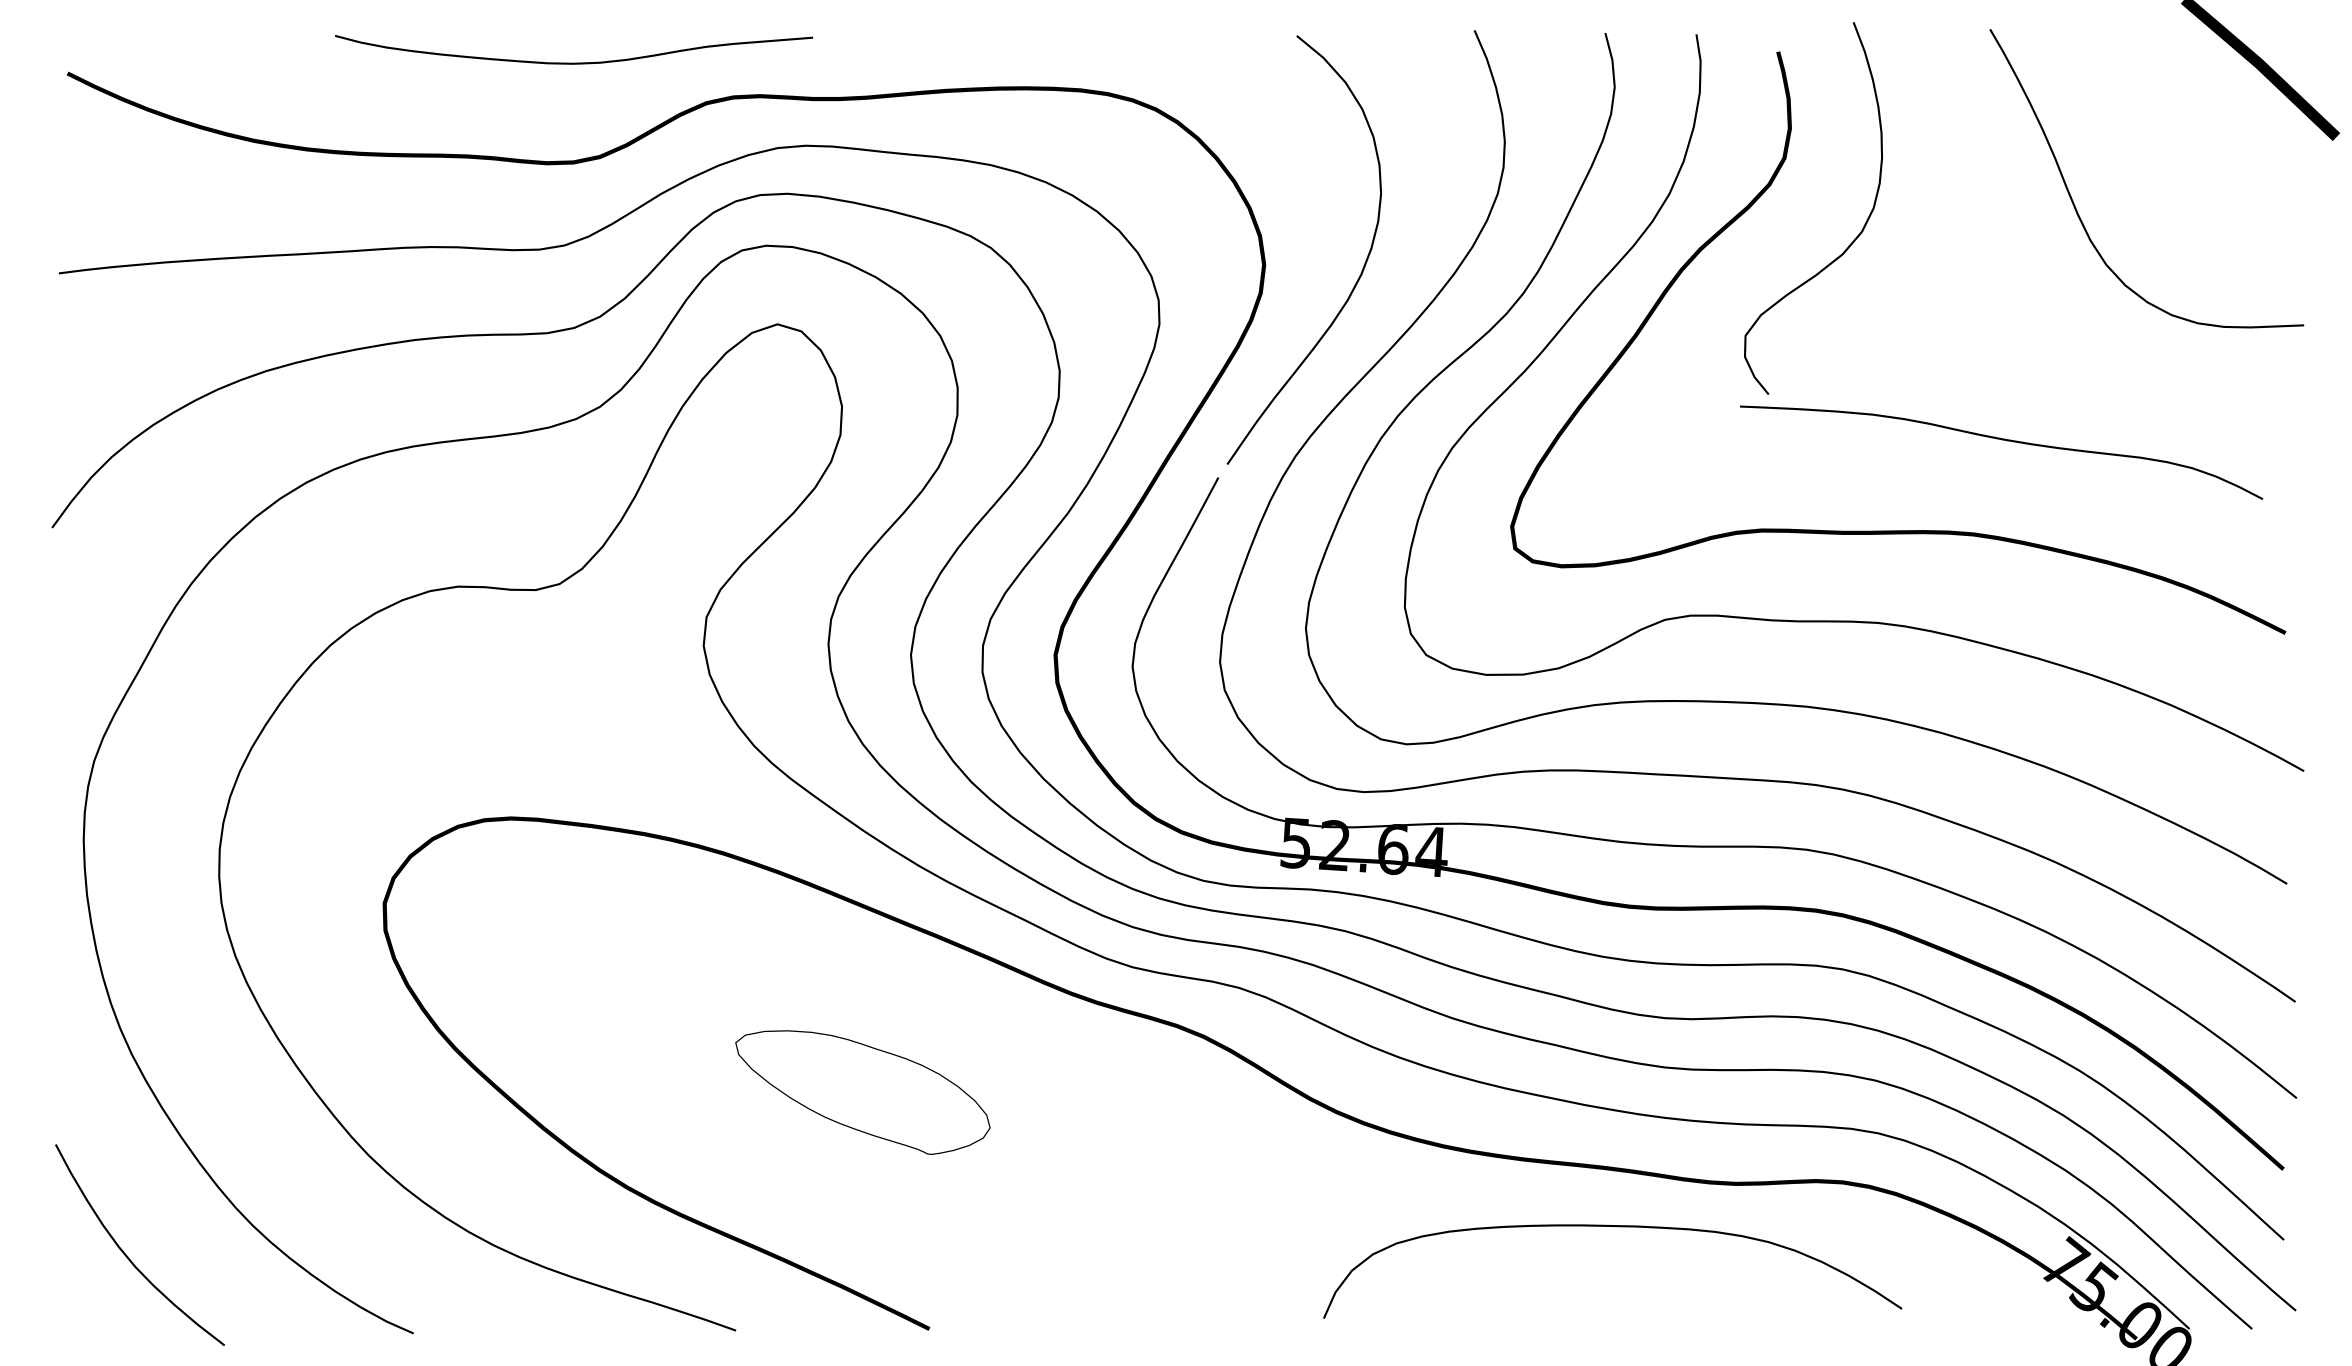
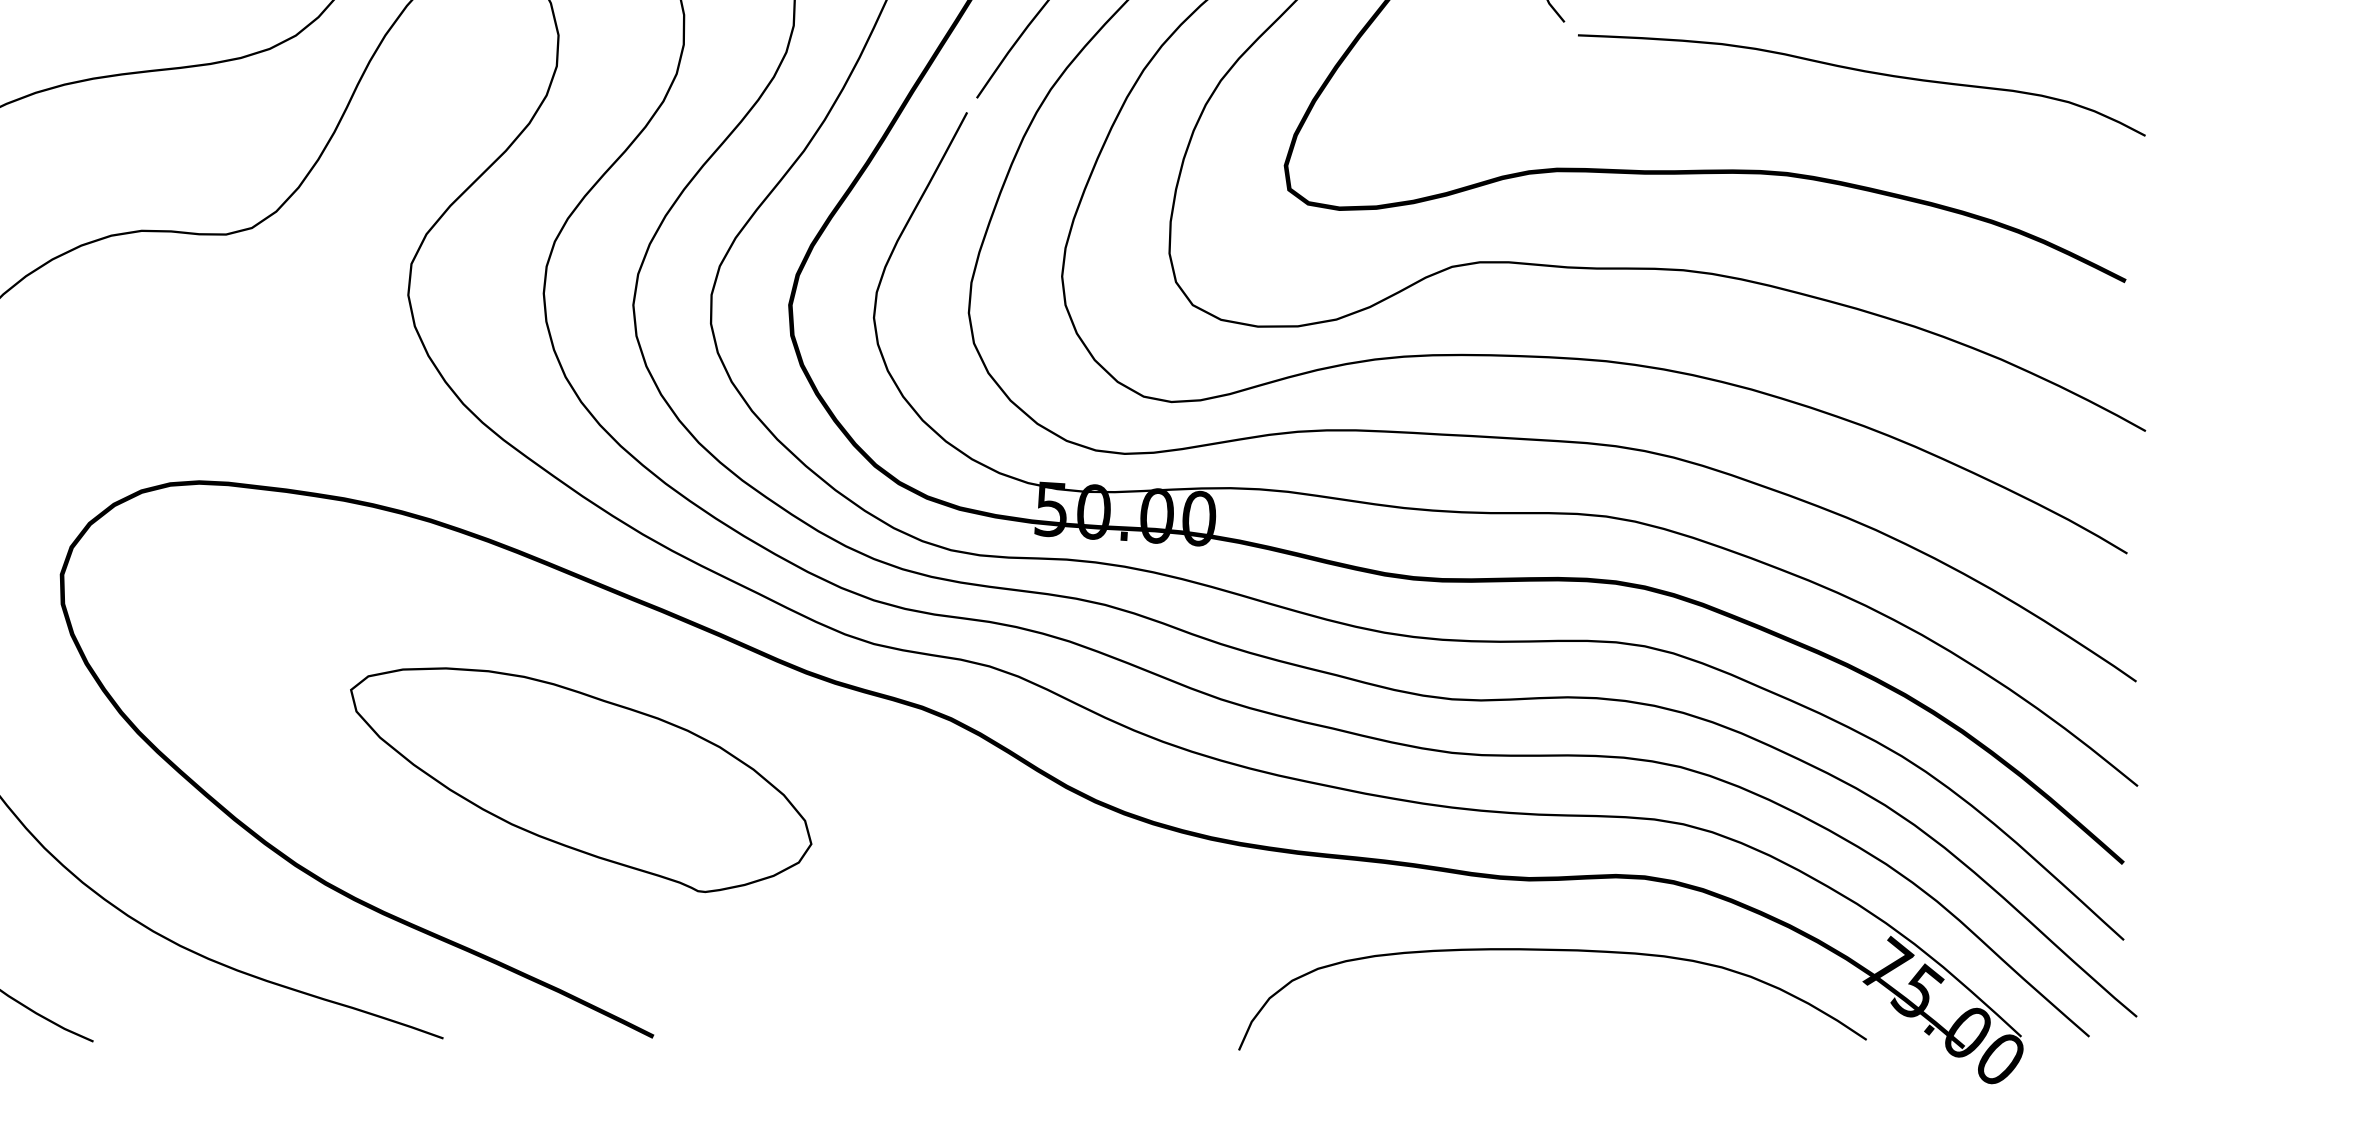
curve: (2001, 440) -> (1861, 72), moved
text: (1382, 848) -> (1145, 515), 52.64 -> 50.00
part: (862, 1092) -> (580, 779), size x1.67
curve: (1616, 1227) -> (1556, 951), moved

